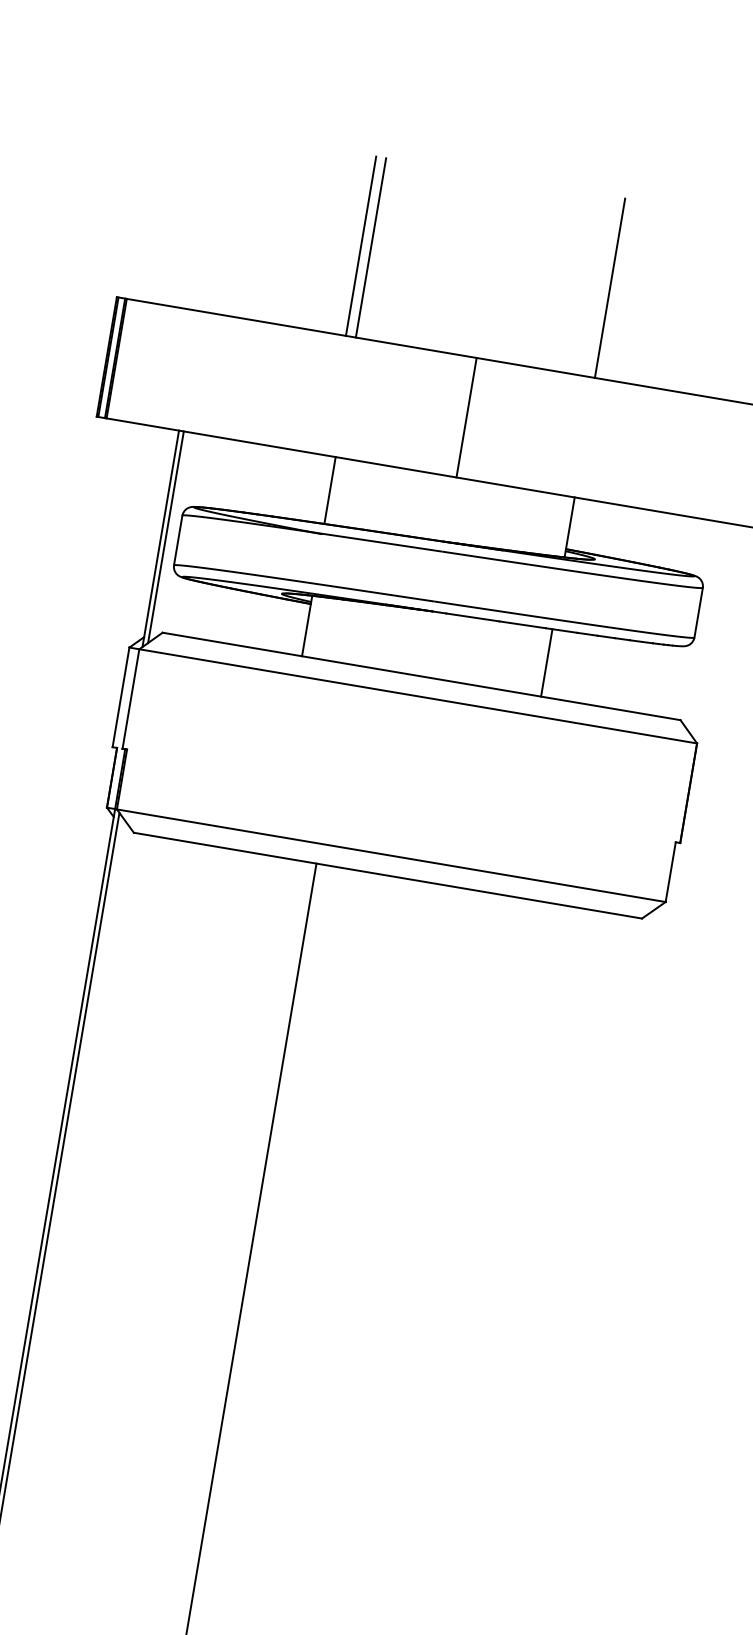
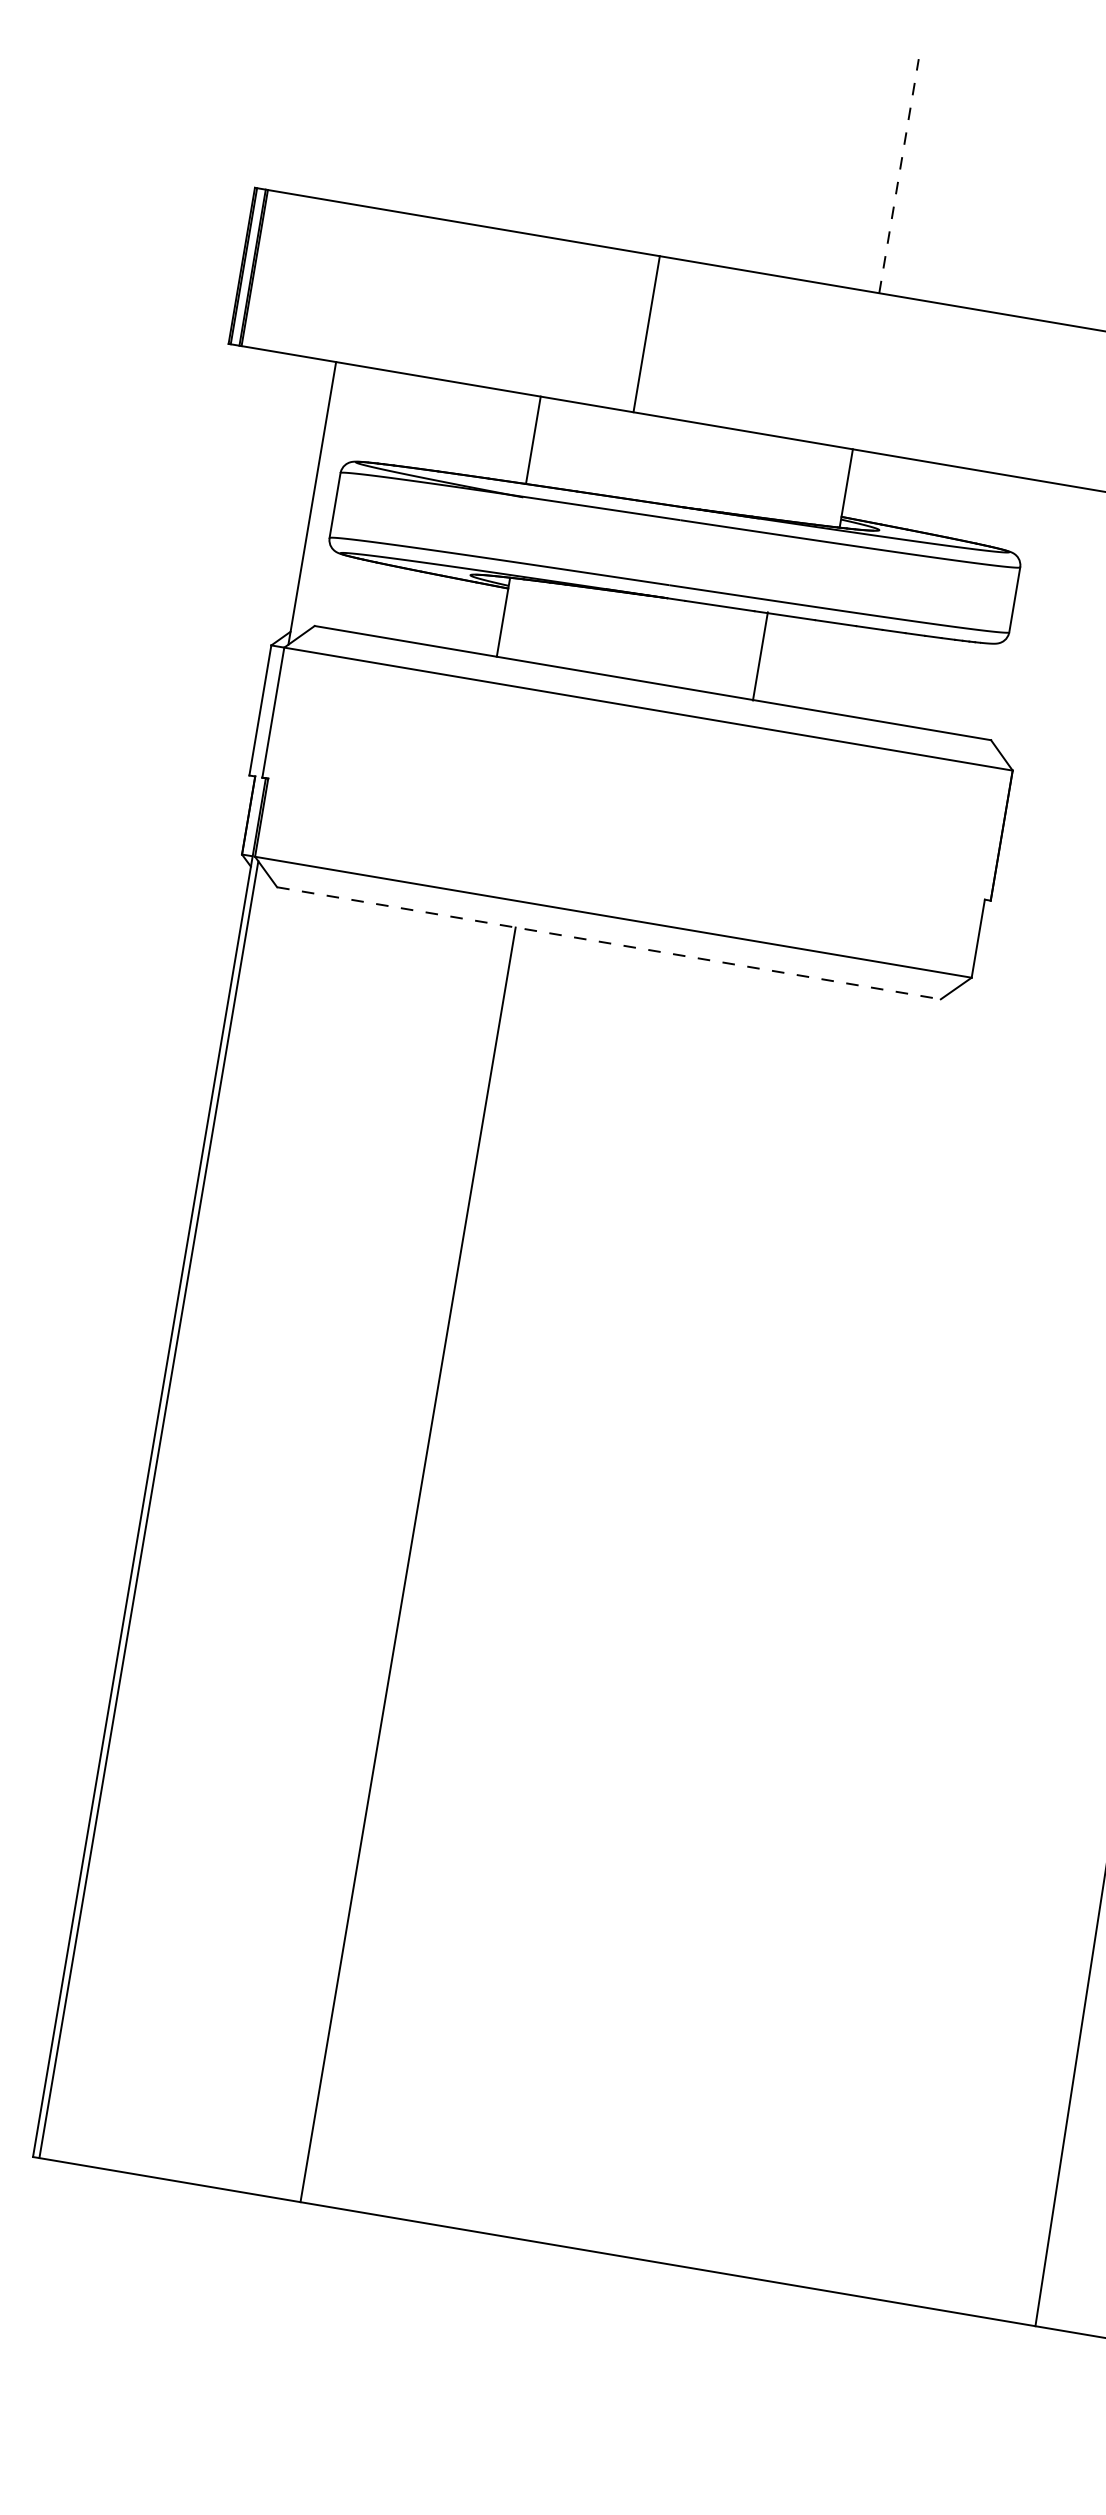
line: (360, 246) -> (573, 121), removed
line: (370, 247) -> (586, 123), removed
line: (610, 288) -> (899, 176), solid -> dashed
line: (466, 417) -> (646, 334), moved
line: (165, 537) -> (318, 501), removed
line: (546, 662) -> (759, 656), moved
line: (388, 875) -> (609, 943), solid -> dashed

